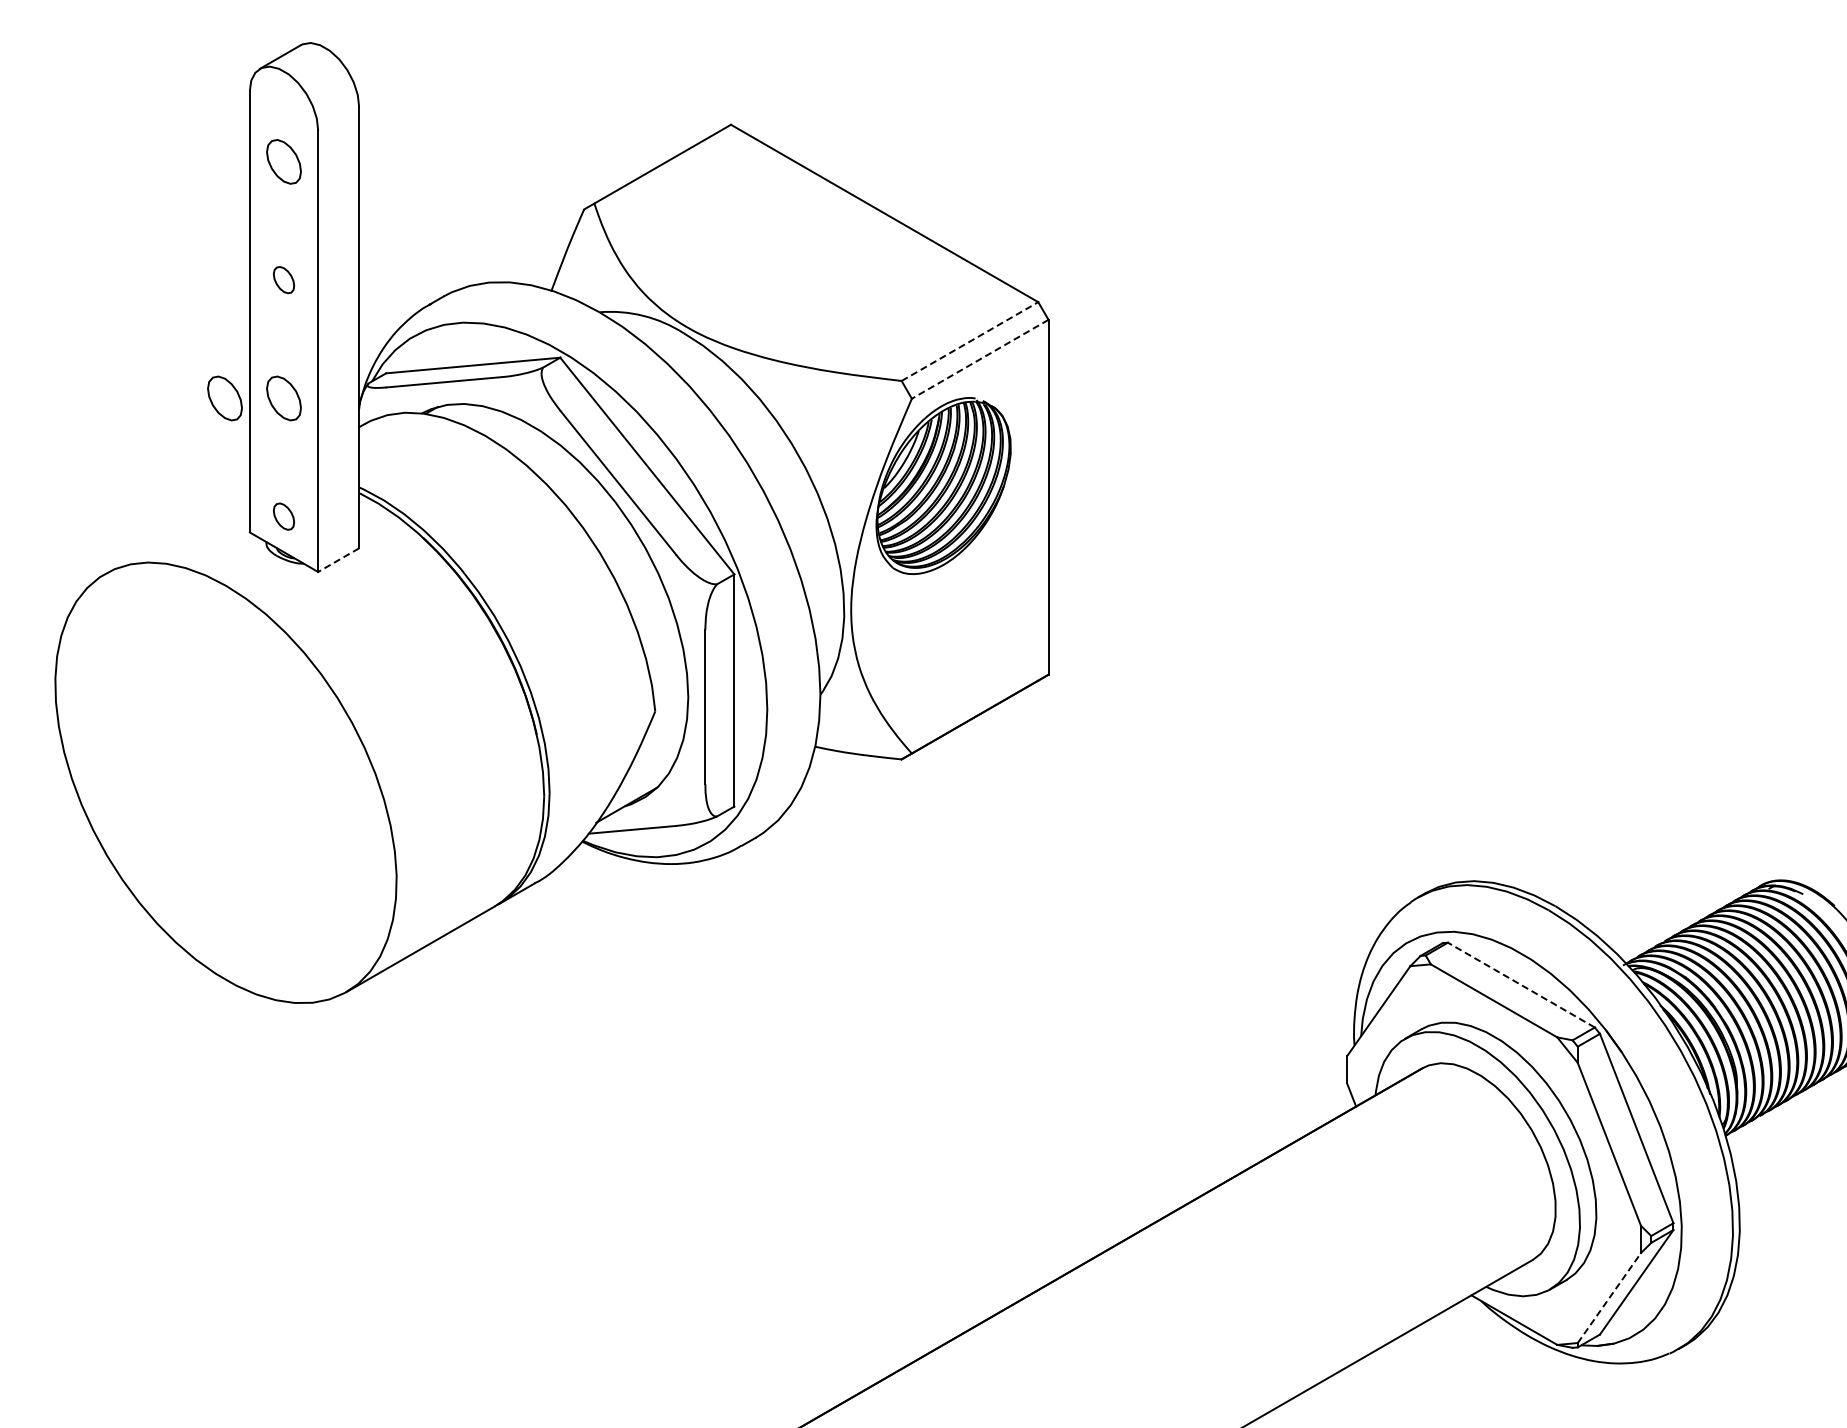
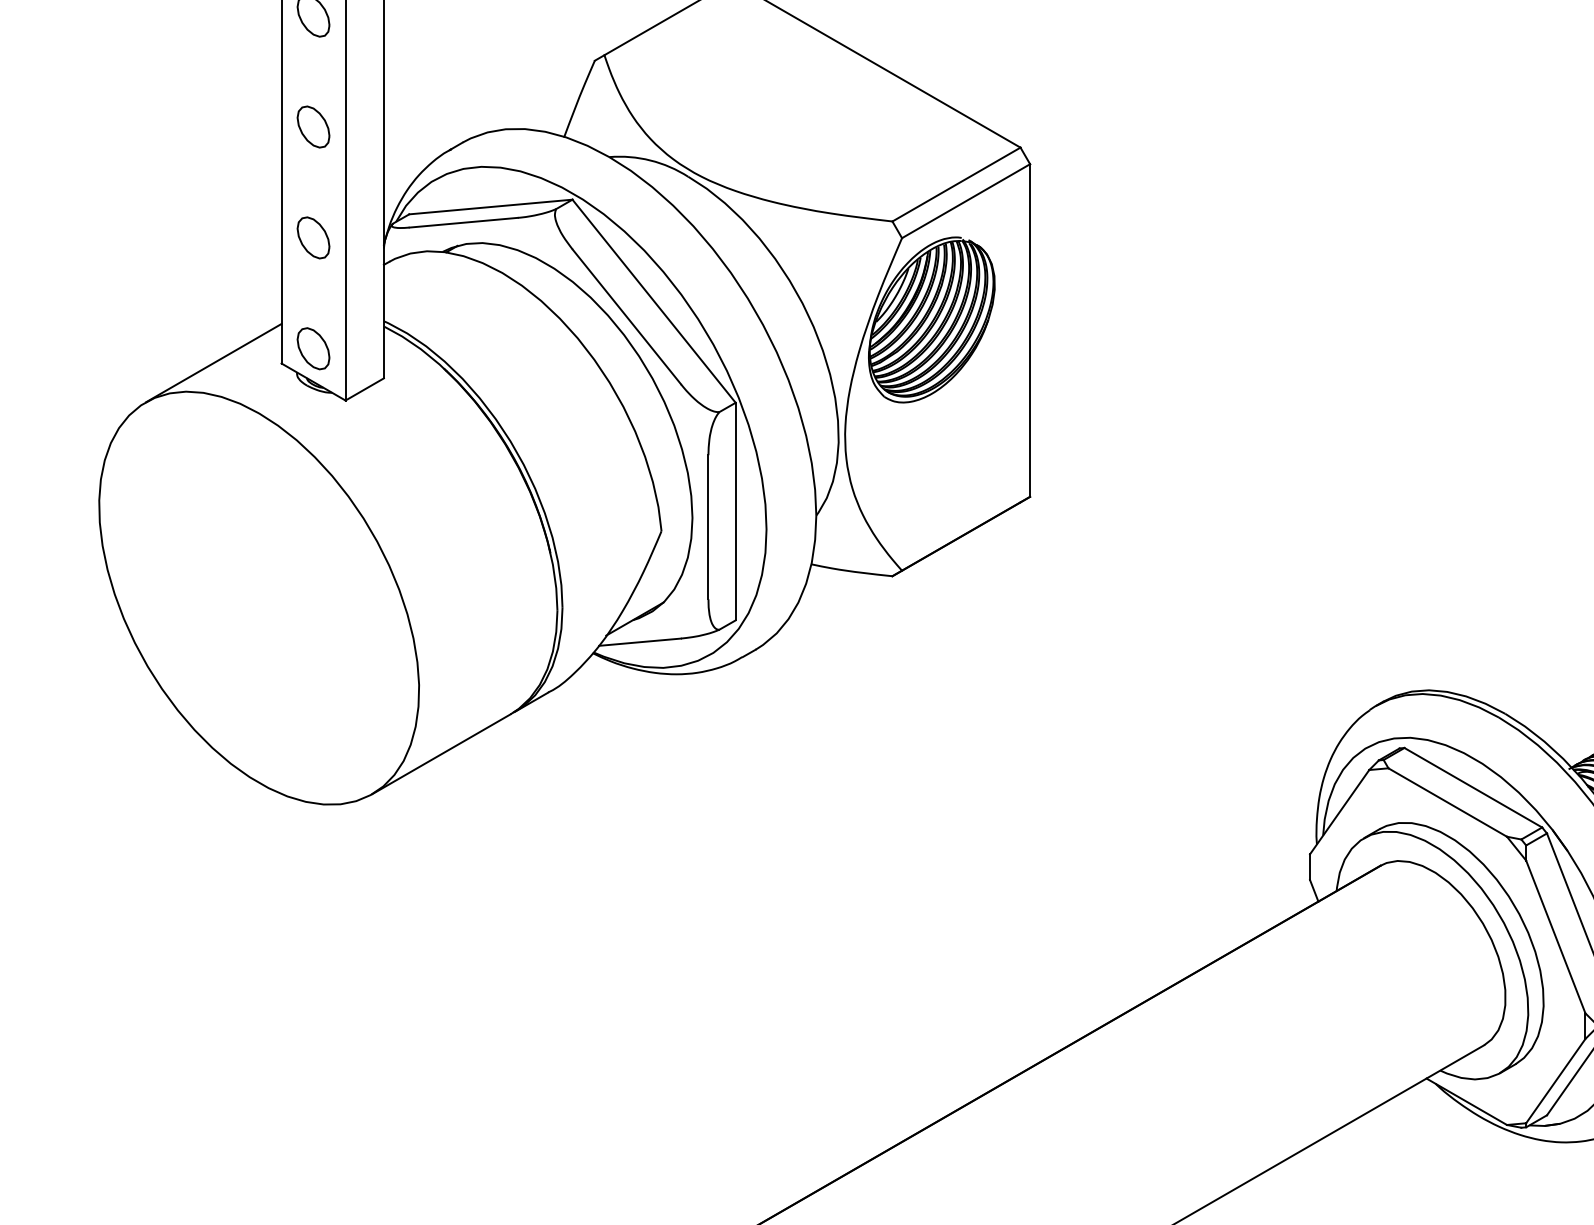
part: (283, 279) -> (313, 126), size x1.67
line: (969, 341) -> (956, 184), dashed -> solid
line: (980, 359) -> (966, 201), dashed -> solid
part: (224, 398) -> (257, 237), removed
part: (283, 516) -> (313, 348), size x1.67
line: (177, 531) -> (213, 362), added
line: (338, 560) -> (364, 389), dashed -> solid
line: (1521, 985) -> (1473, 788), dashed -> solid
line: (1609, 1298) -> (1555, 1081), dashed -> solid

